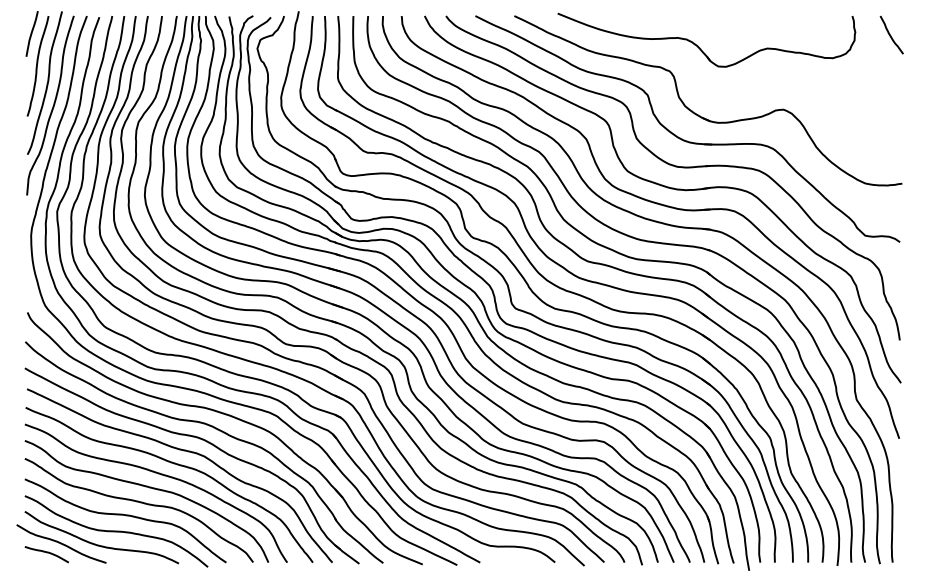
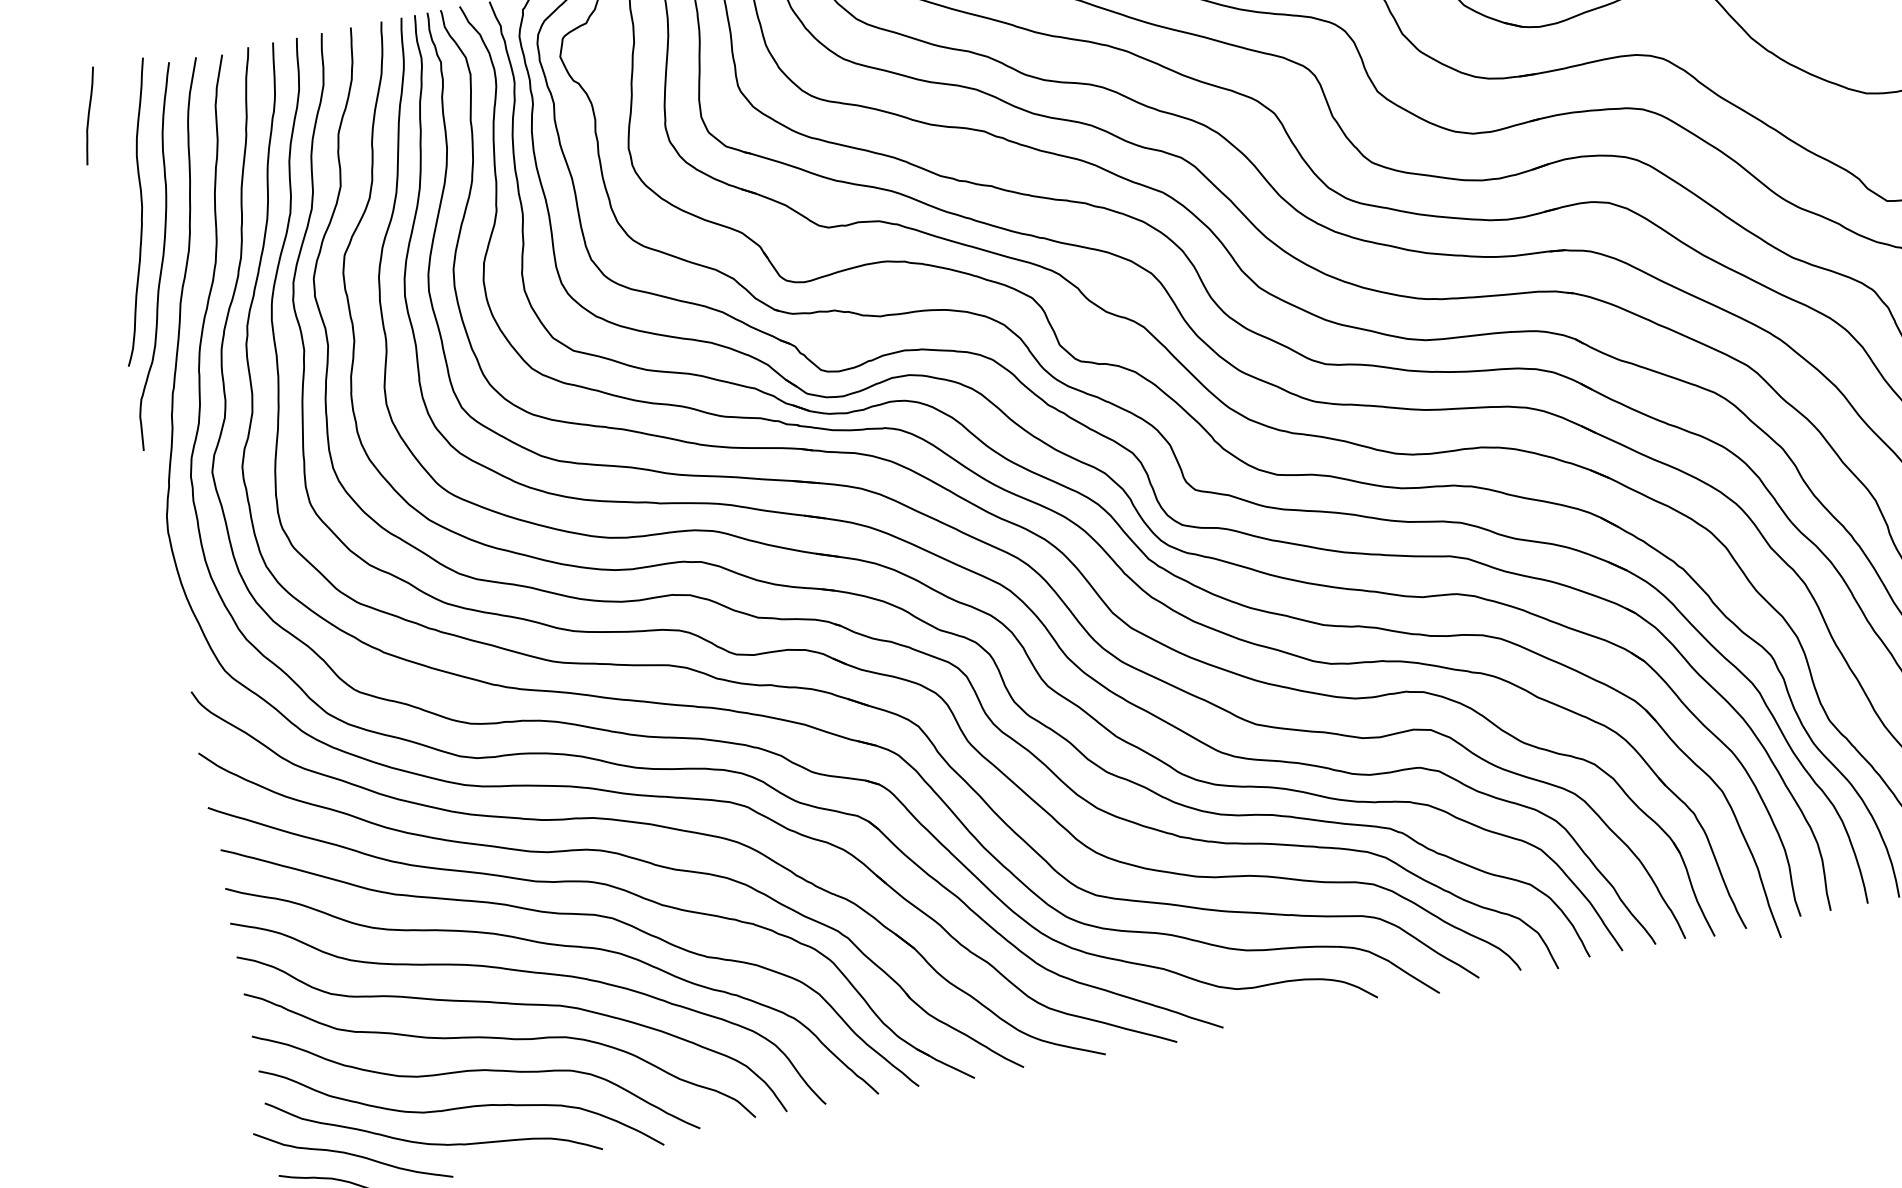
curve: (37, 66) -> (114, 180), removed

